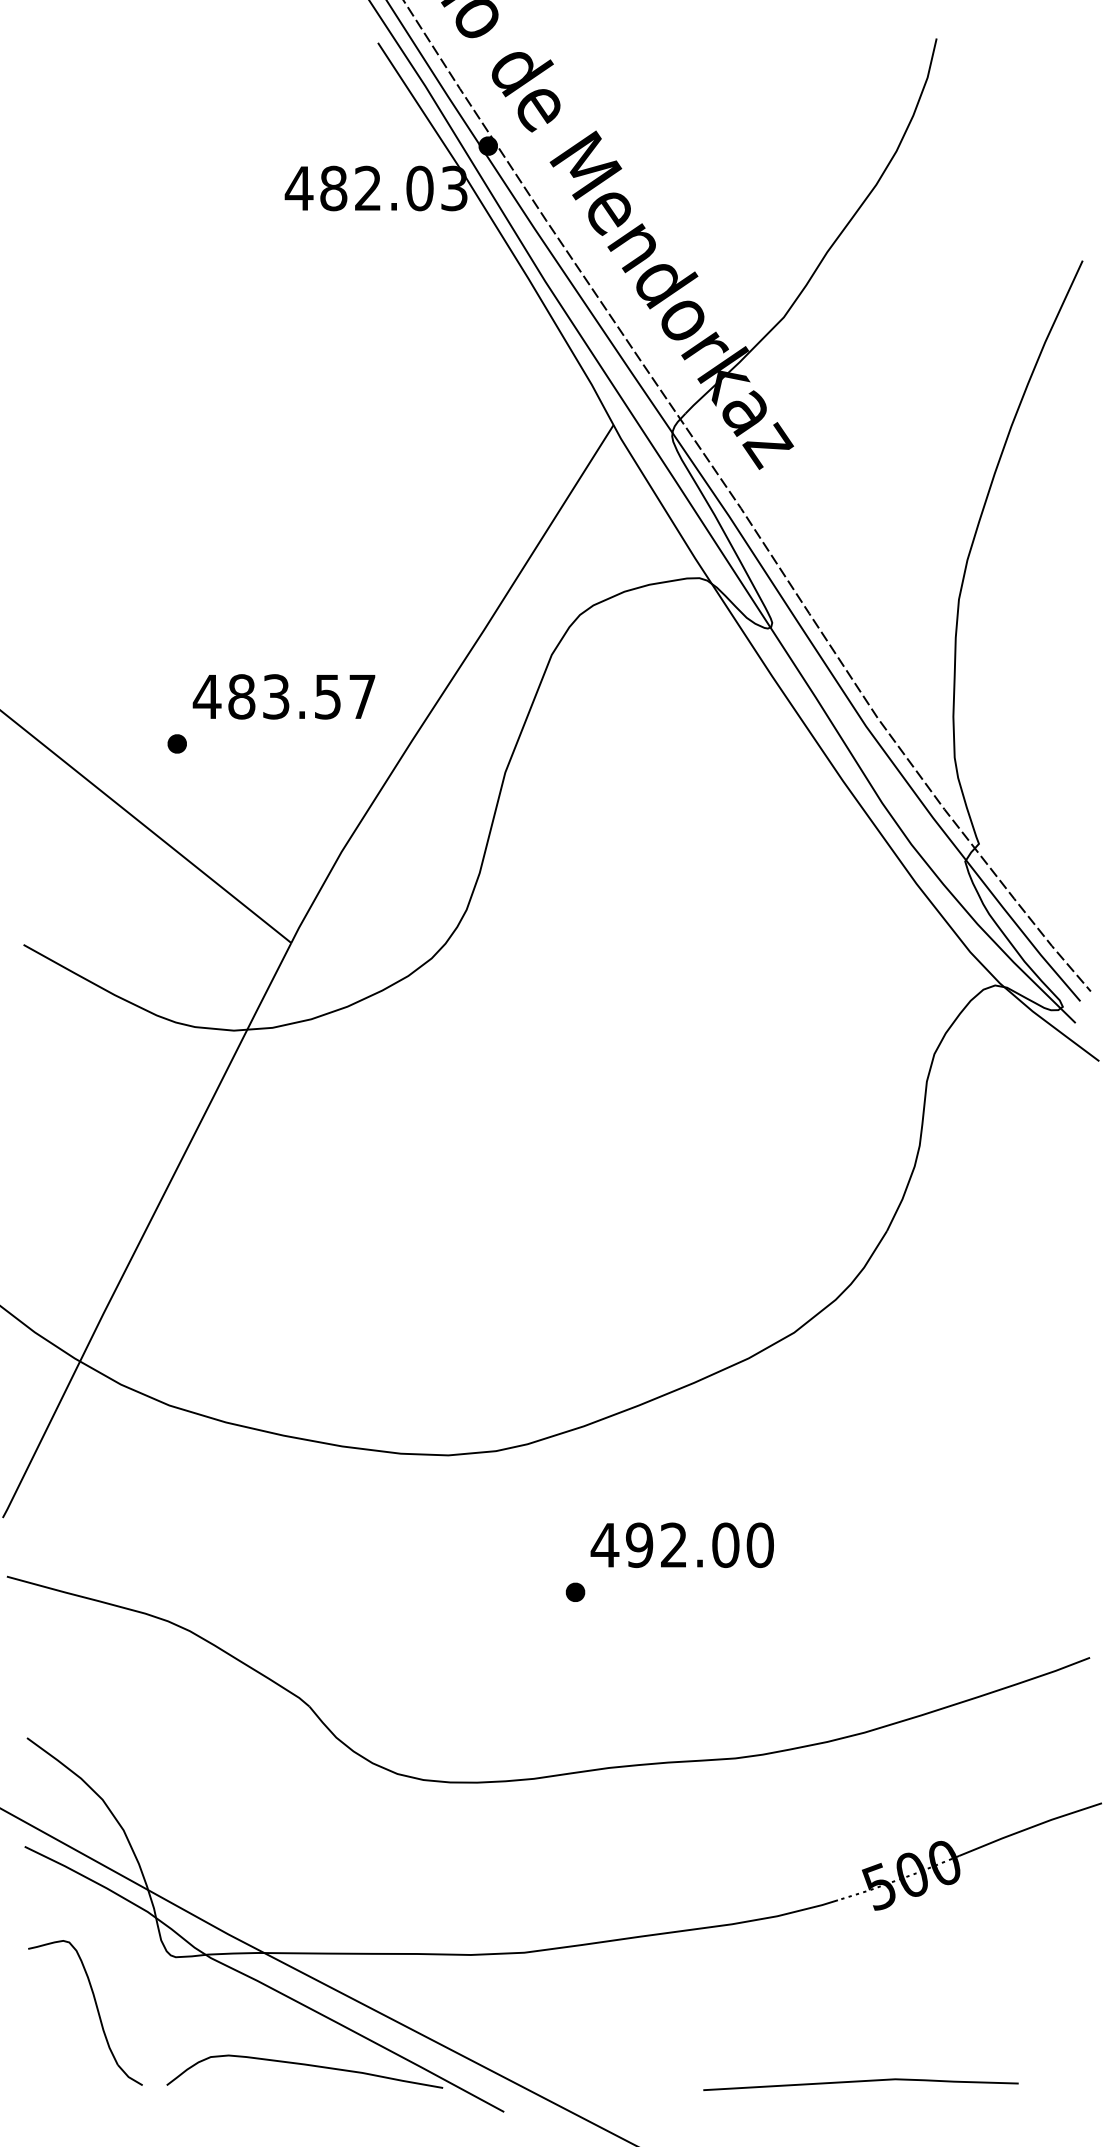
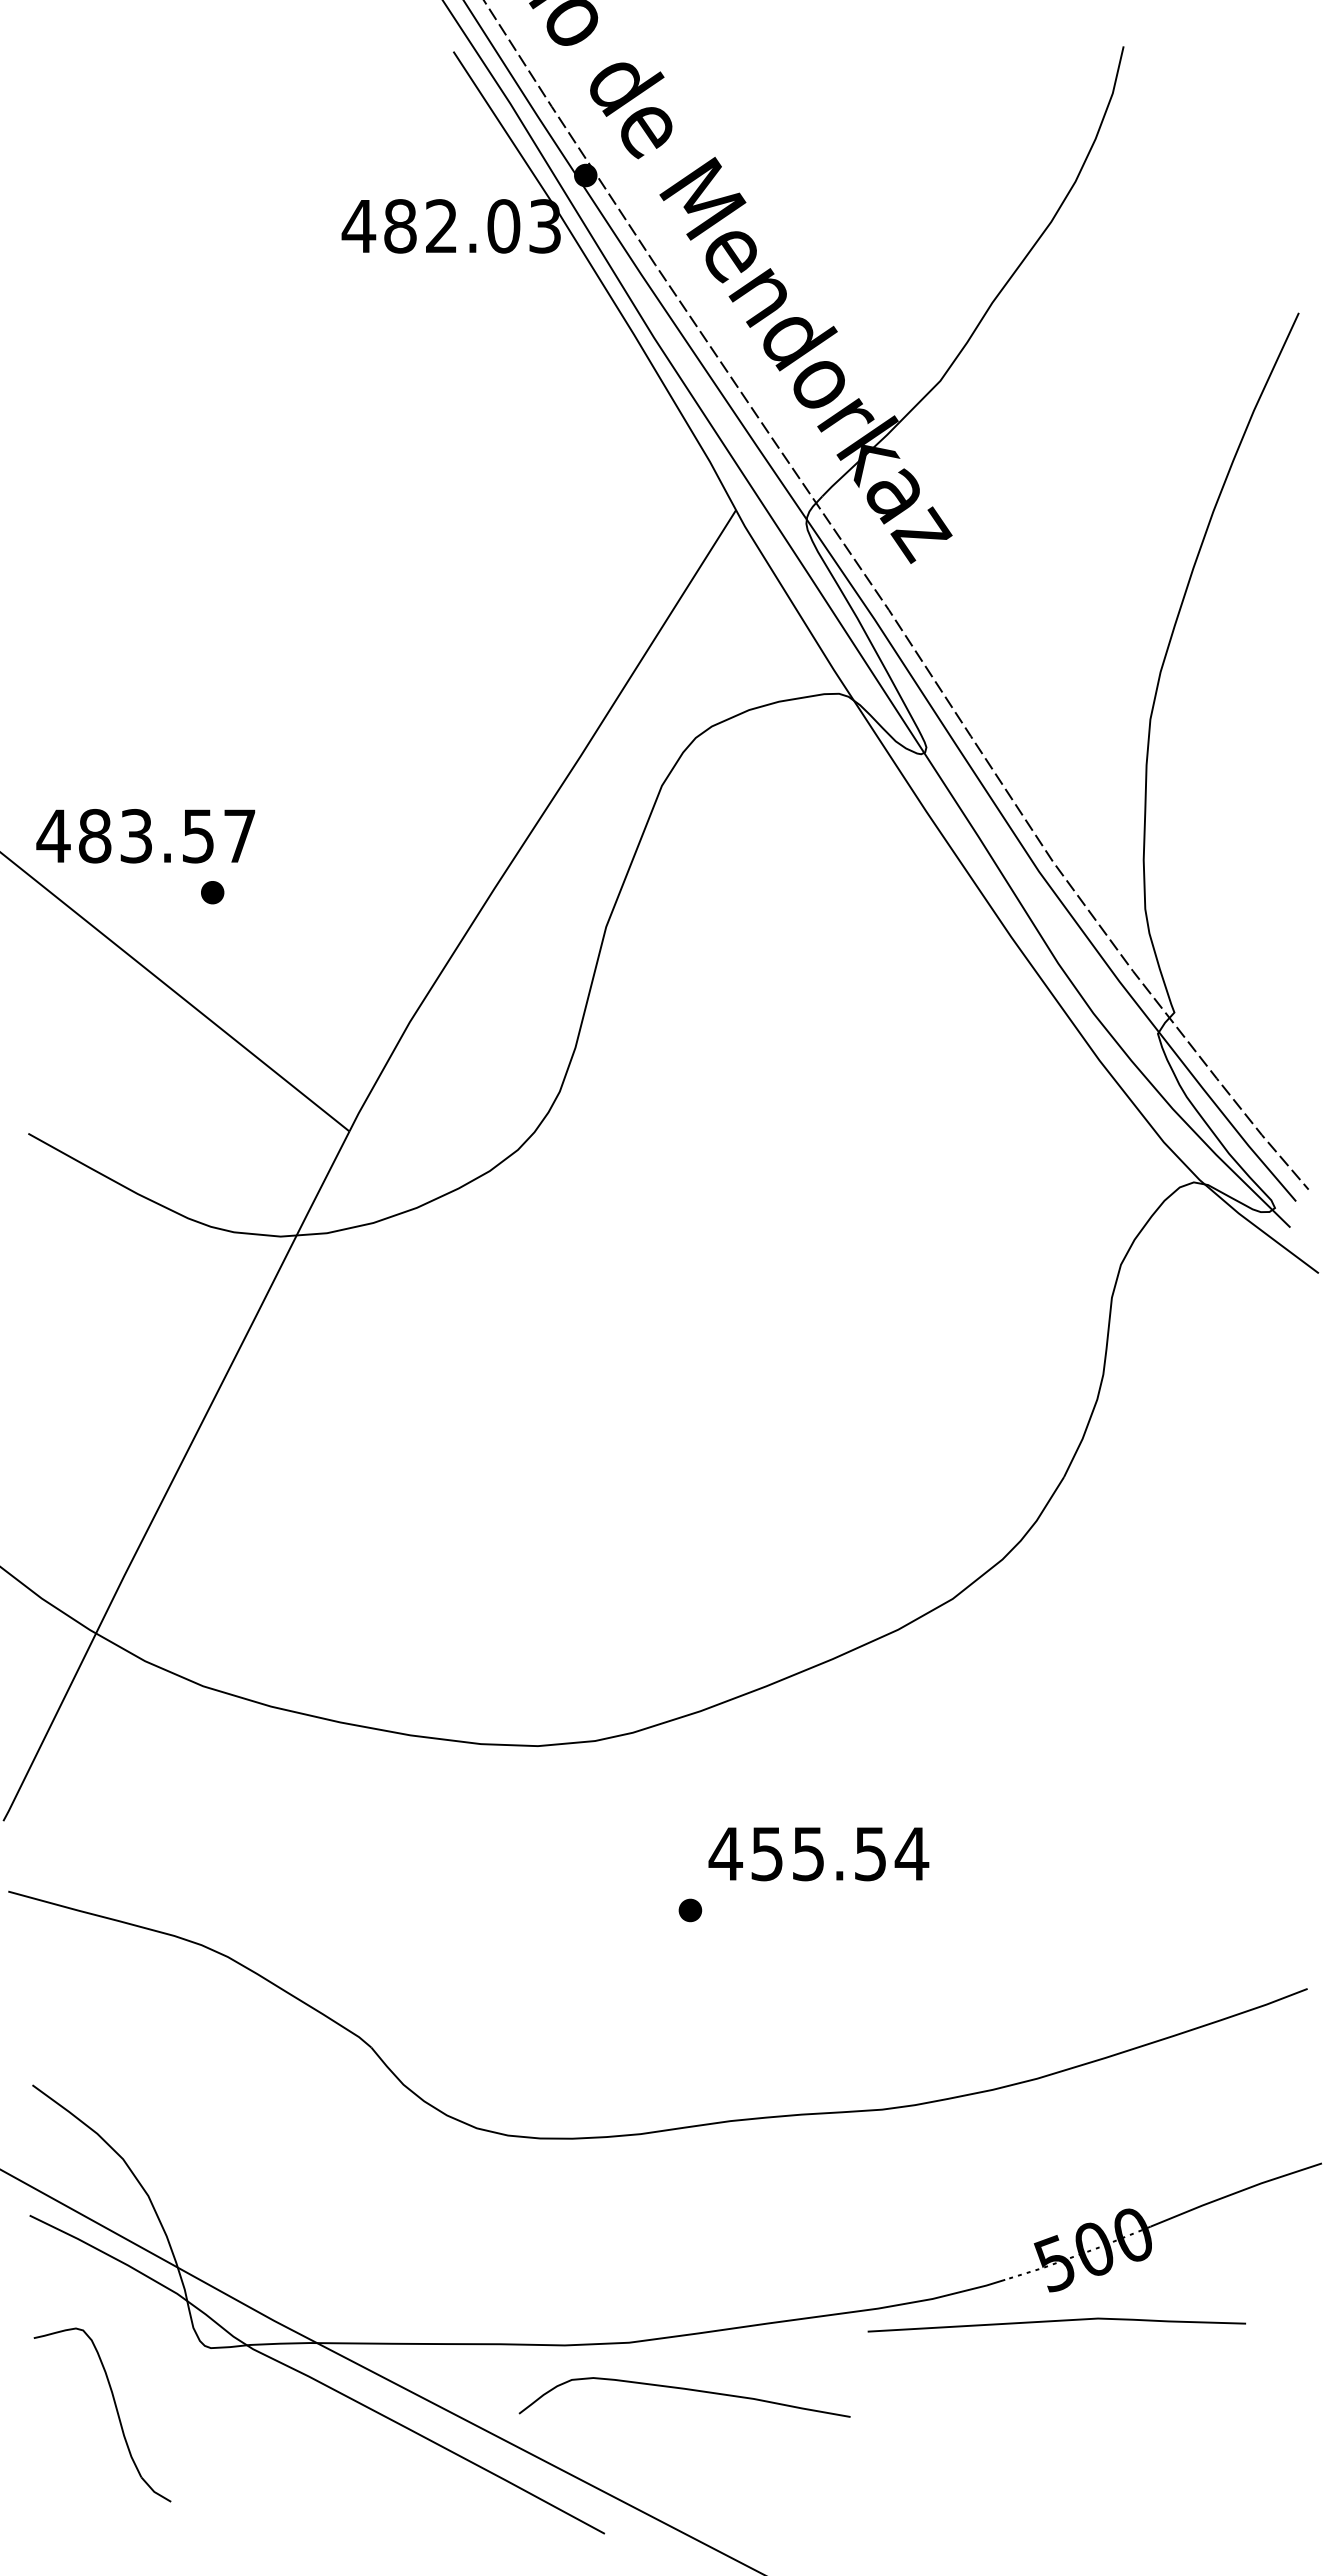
text: (283, 697) -> (145, 836), moved
text: (699, 1544) -> (839, 1853), 492.00 -> 455.54
curve: (307, 2065) -> (687, 2390), moved
line: (860, 2081) -> (1056, 2321), moved

